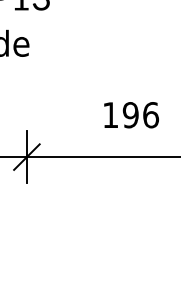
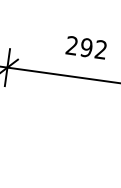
text: (131, 115) -> (87, 48), 196 -> 292

